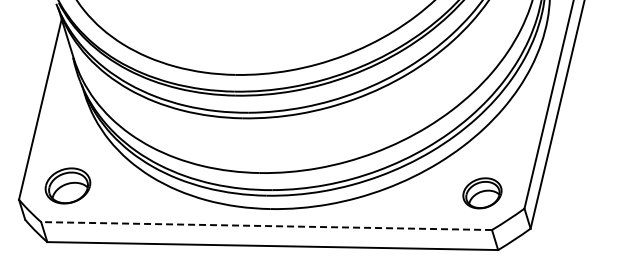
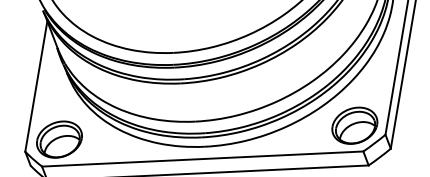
part: (67, 185) -> (59, 139), size x1.43
part: (482, 193) -> (354, 125), size x1.67
line: (266, 226) -> (202, 159), dashed -> solid

